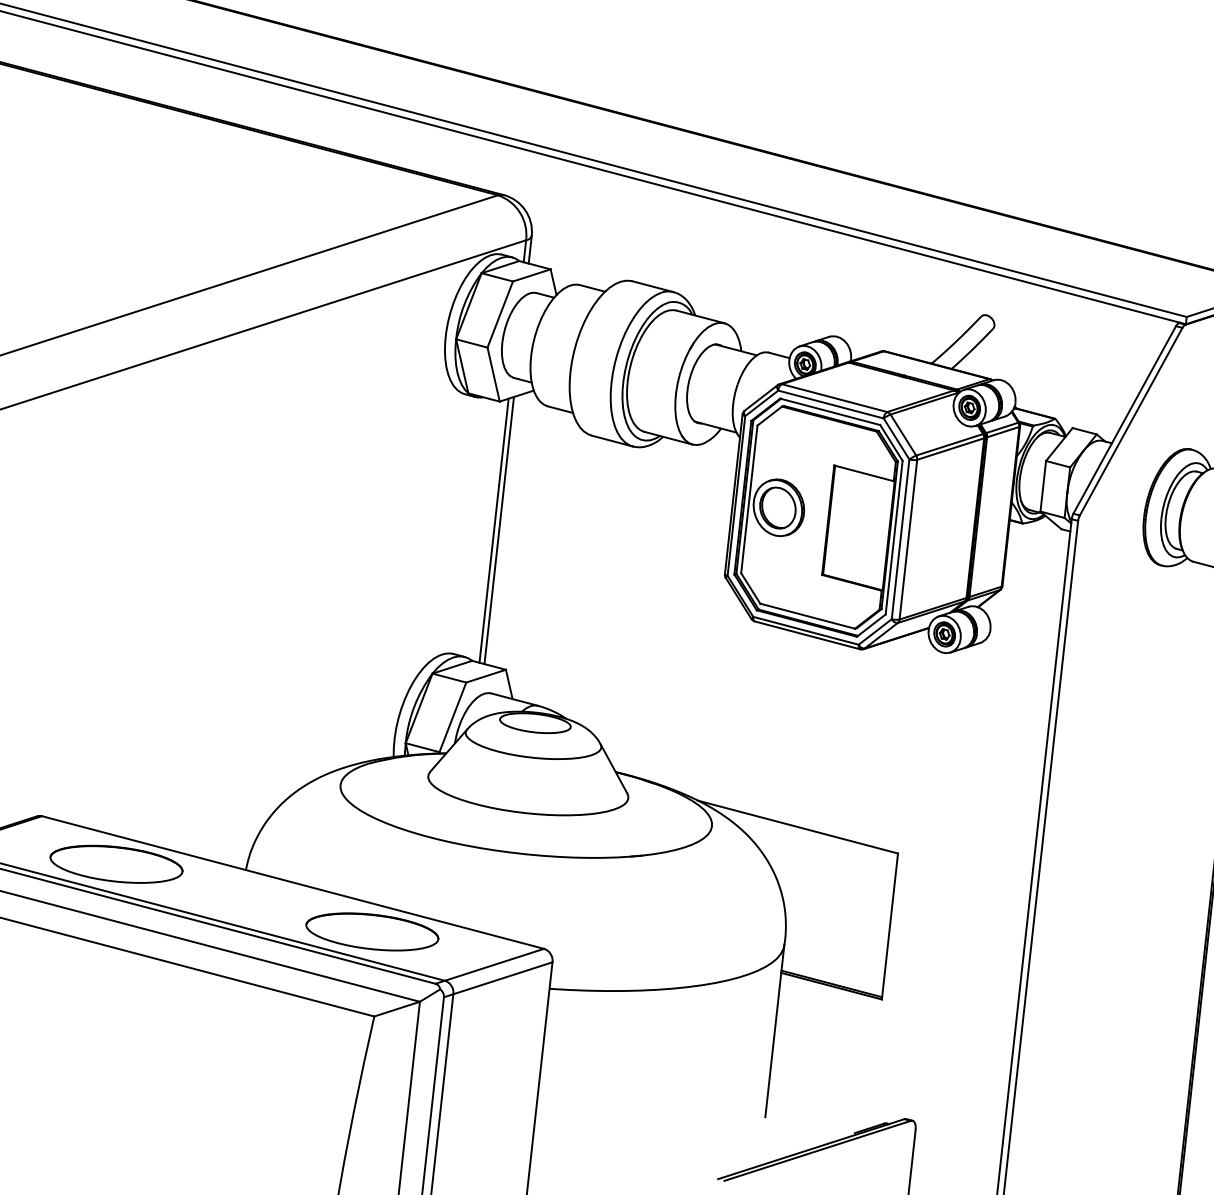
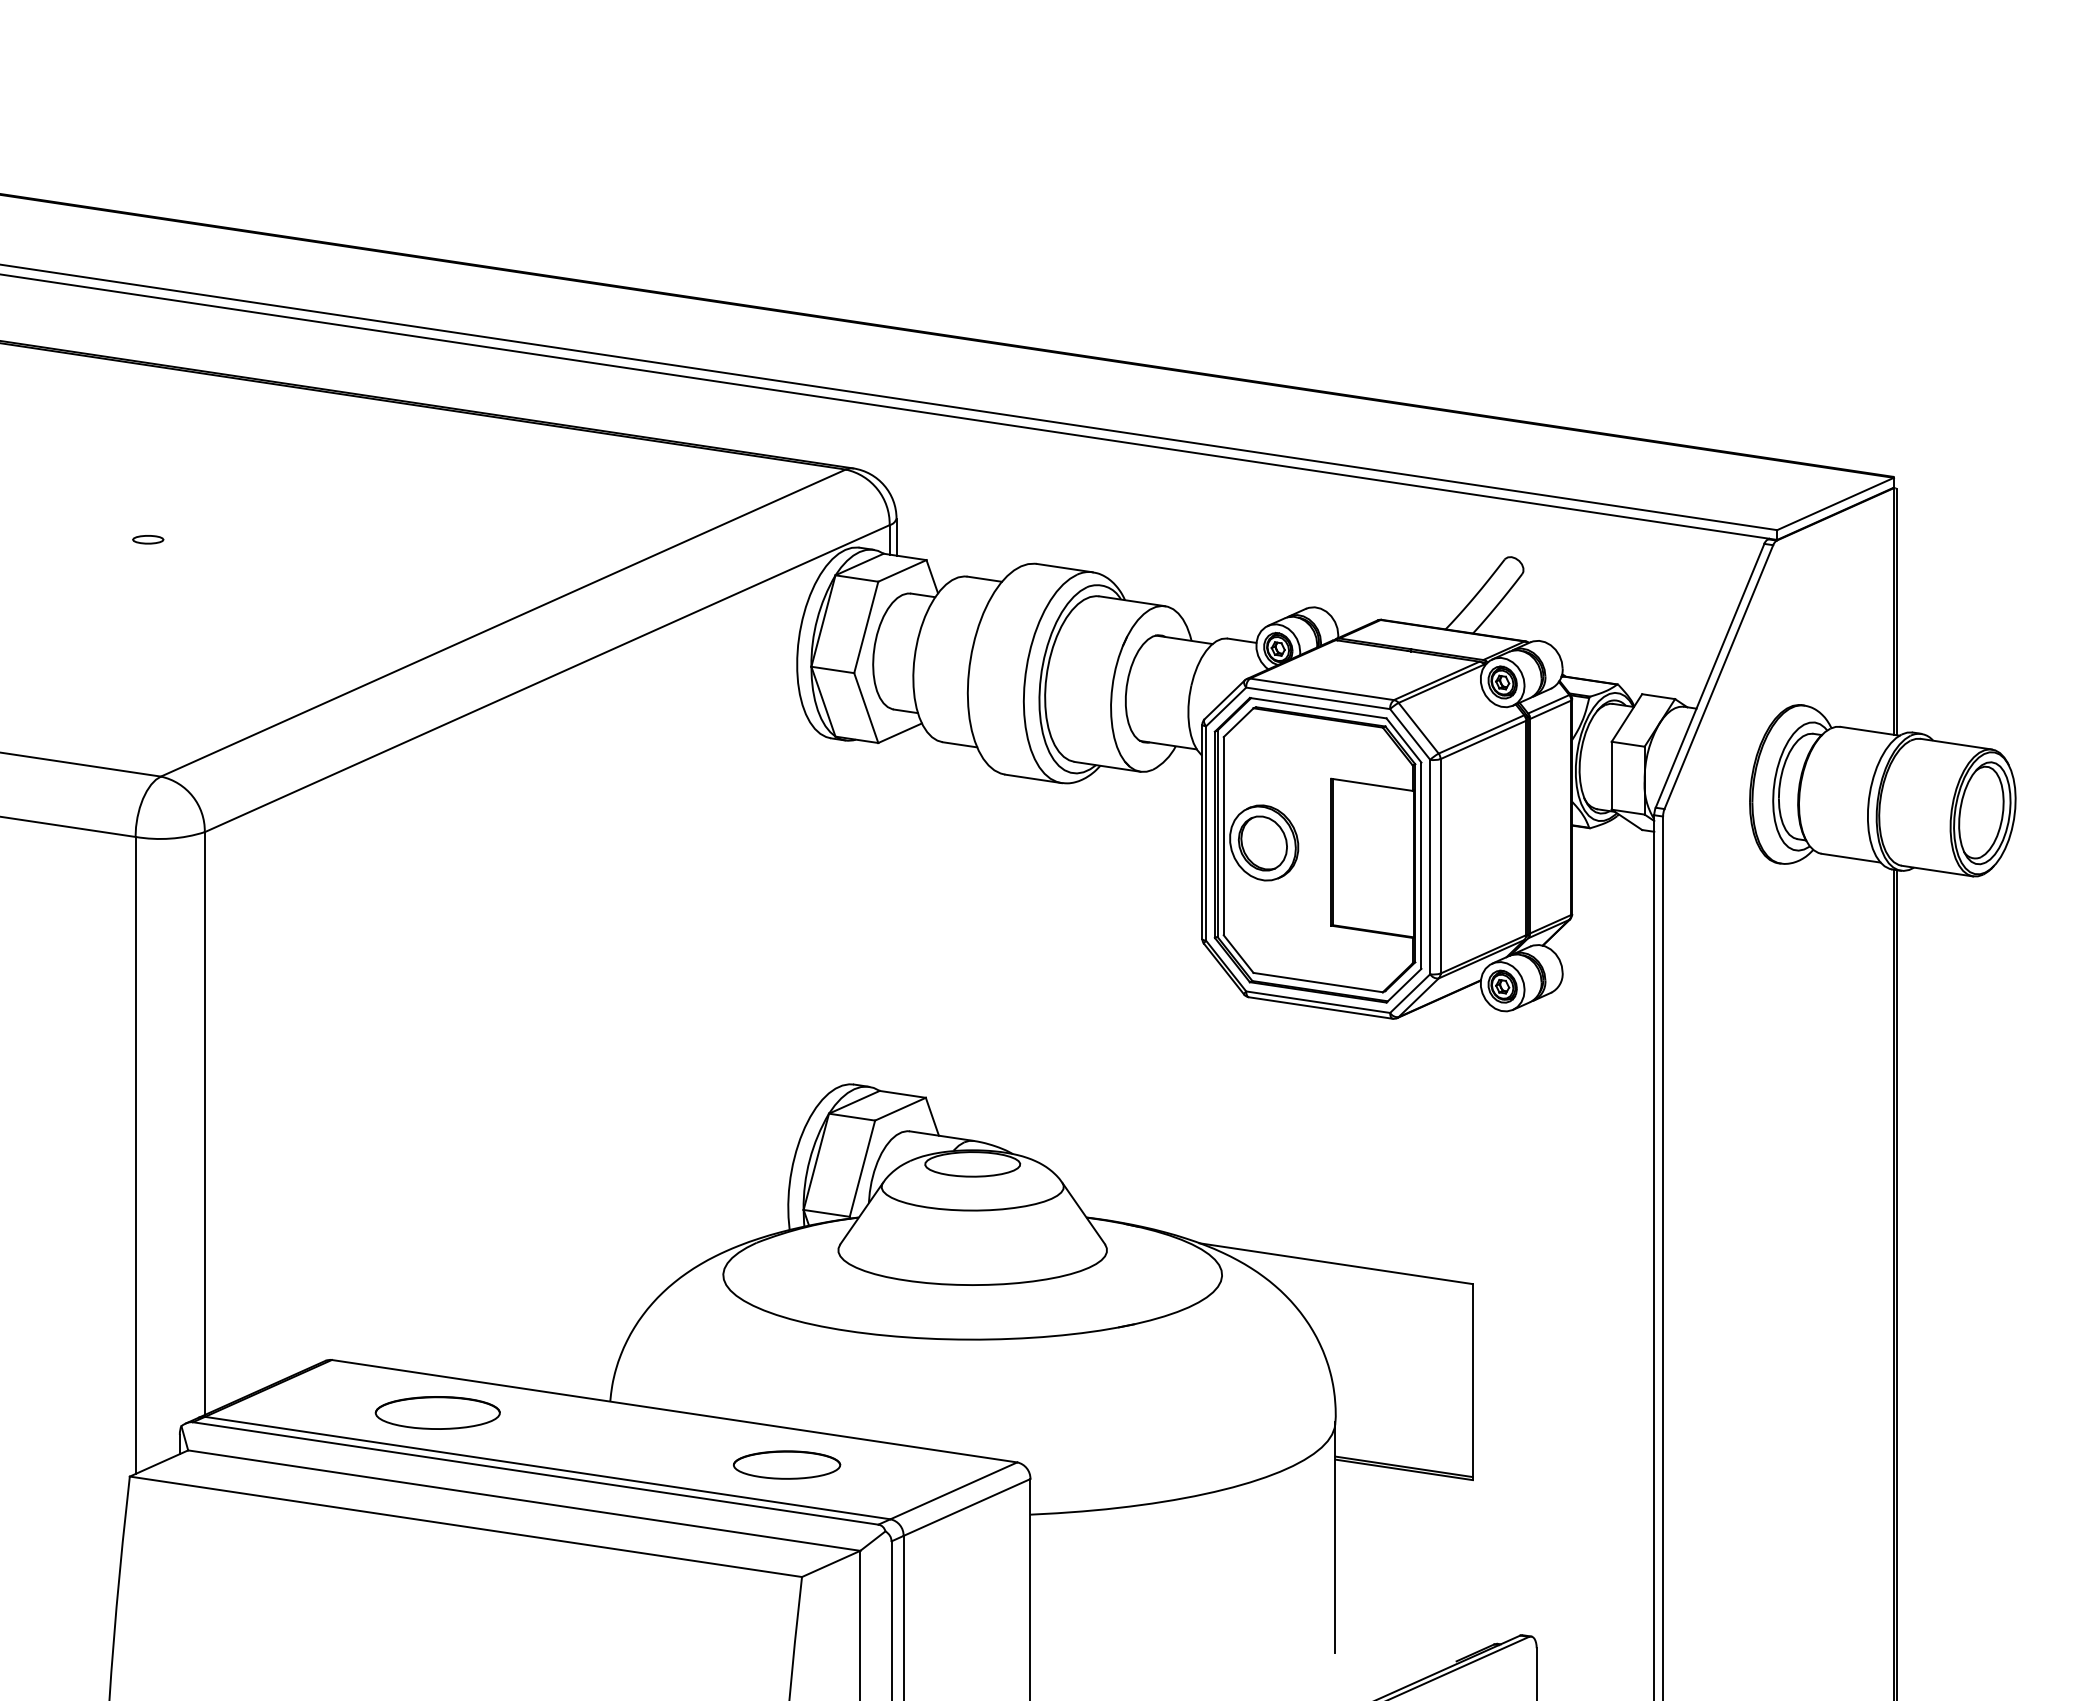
line: (493, 530) -> (889, 914), removed
line: (499, 530) -> (896, 913), removed
part: (116, 863) -> (437, 1412), size x0.7
part: (372, 931) -> (786, 1464), size x0.6

